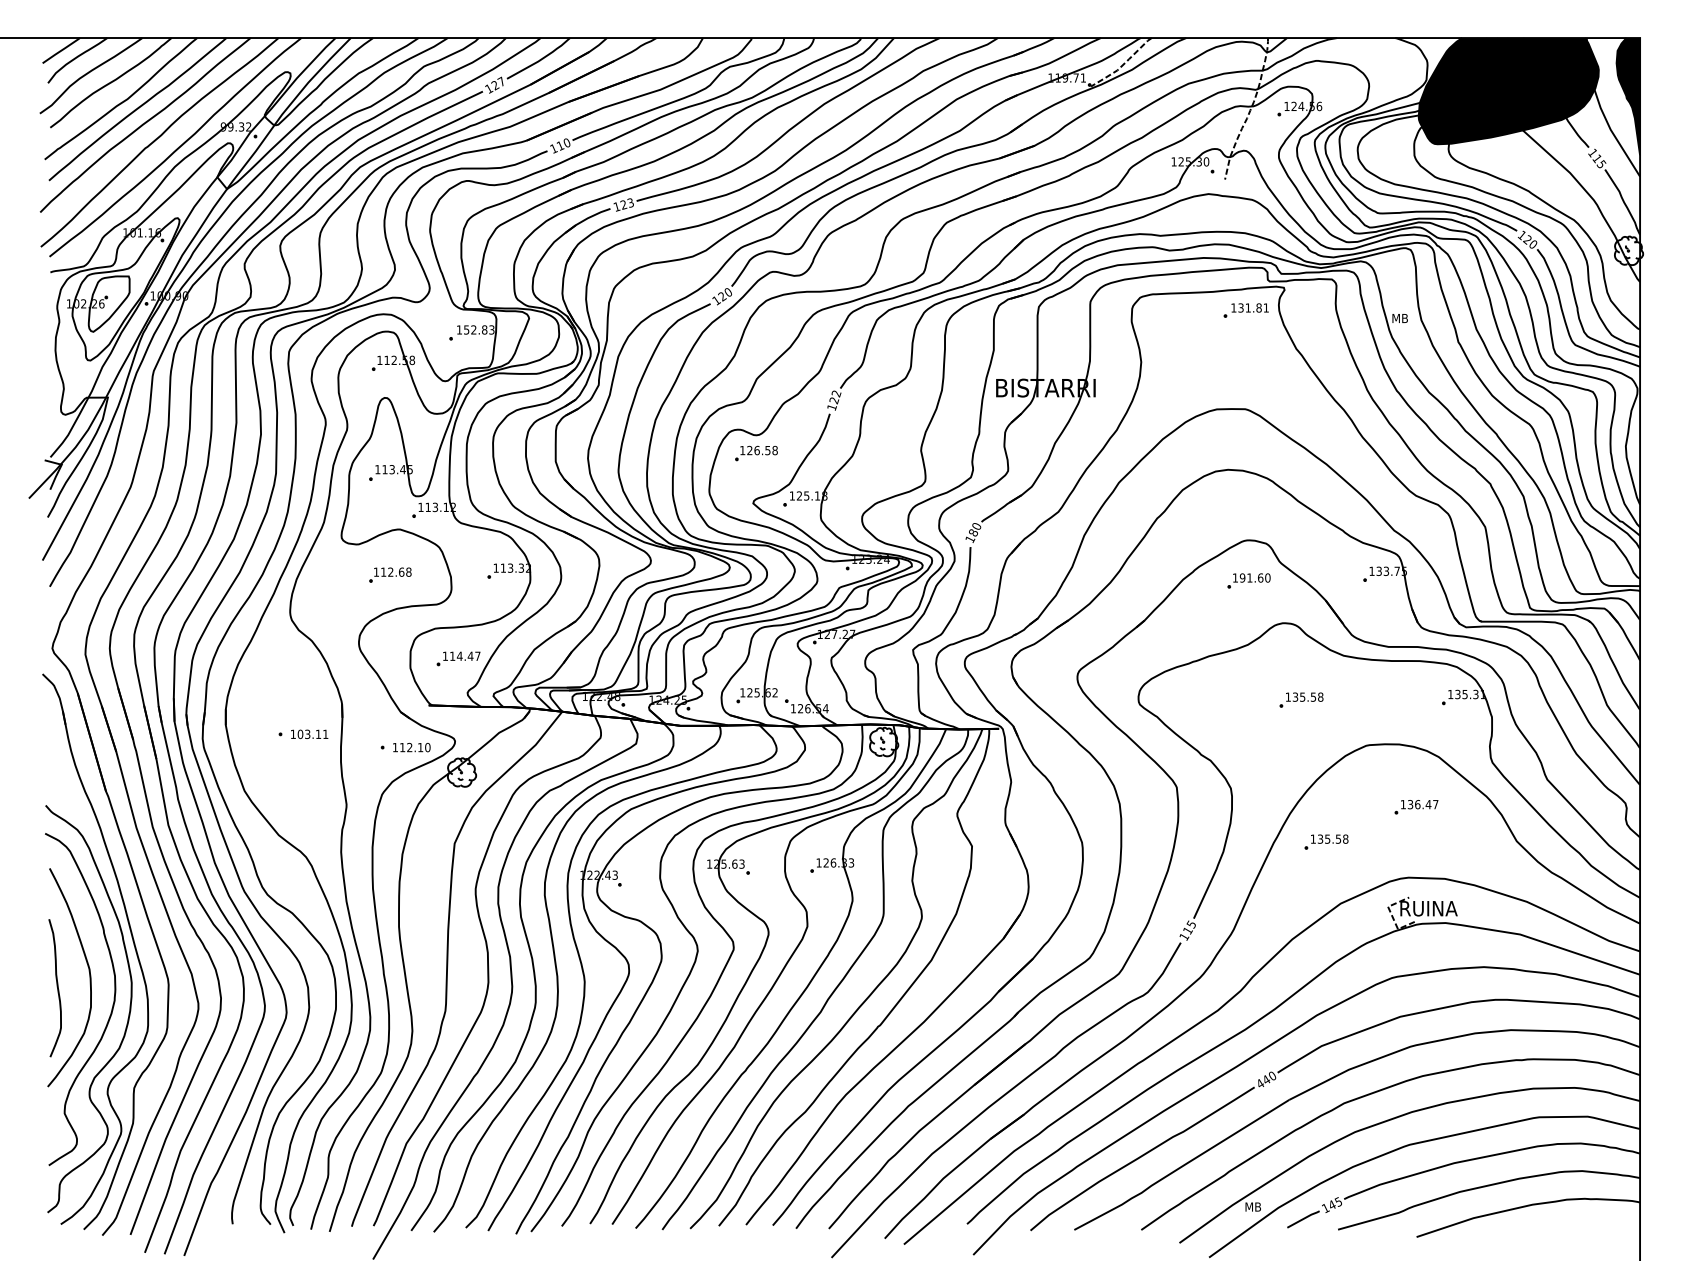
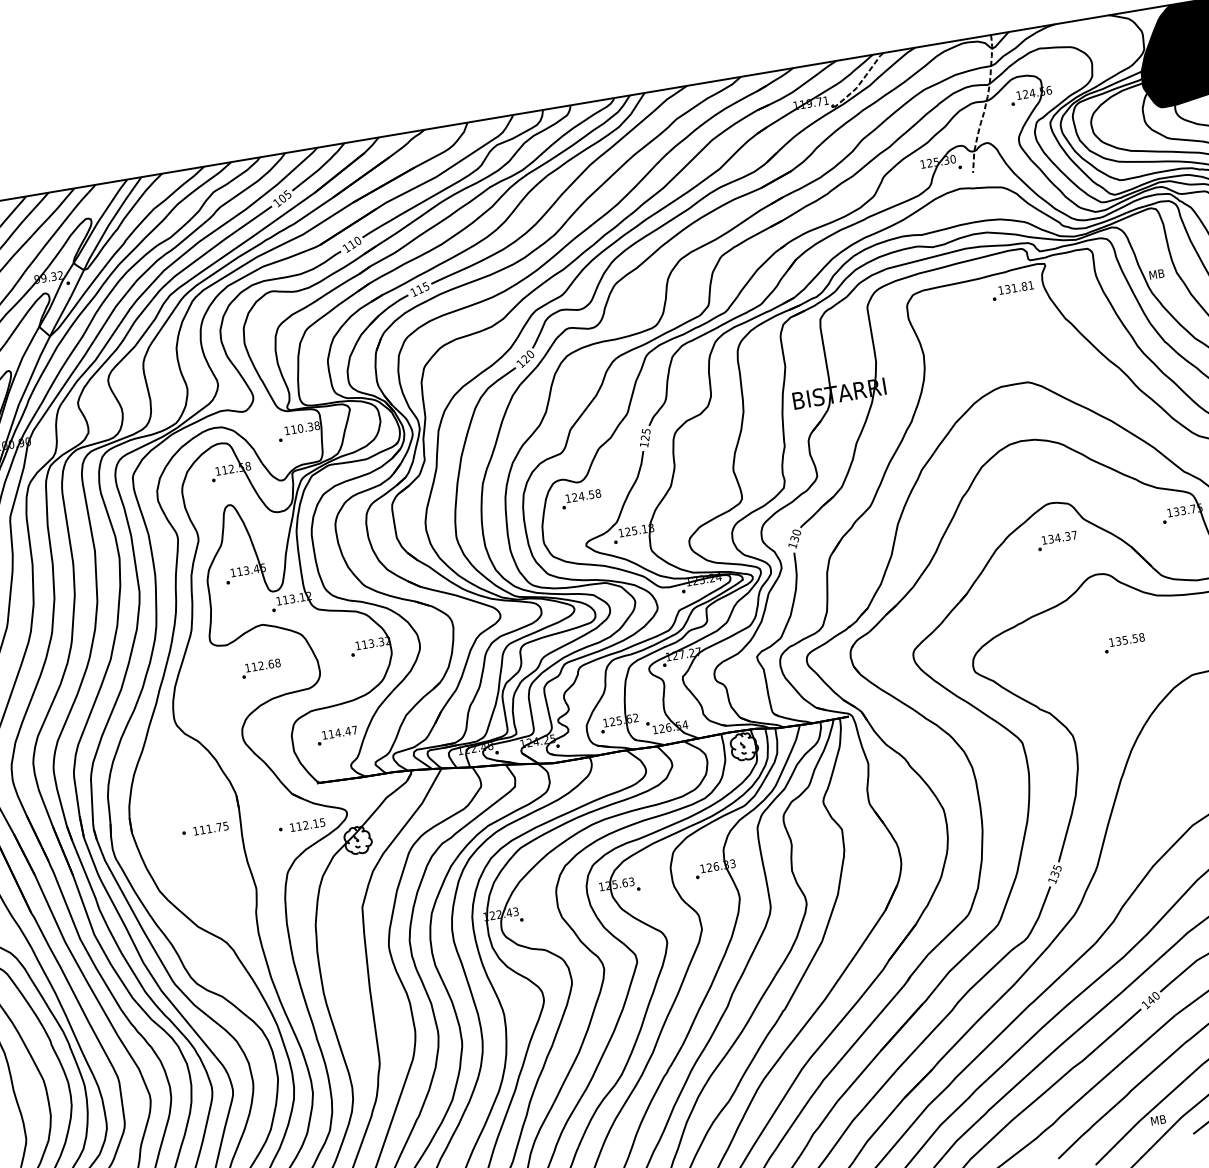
text: (498, 83) -> (285, 196), 127 -> 105
text: (626, 203) -> (422, 287), 123 -> 115
text: (479, 329) -> (305, 427), 152.83 -> 110.38
text: (836, 393) -> (646, 431), 122 -> 125
text: (757, 450) -> (581, 496), 126.58 -> 124.58
text: (973, 532) -> (794, 538), 180 -> 130
text: (1254, 577) -> (1062, 536), 191.60 -> 134.37
text: (312, 734) -> (213, 828), 103.11 -> 111.75
text: (427, 747) -> (322, 822), 112.10 -> 112.15
part: (1326, 841) -> (1169, 770), removed
text: (1187, 930) -> (1054, 874), 115 -> 135
text: (1260, 1083) -> (1146, 1004), 440 -> 140

